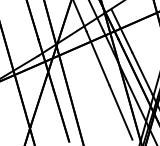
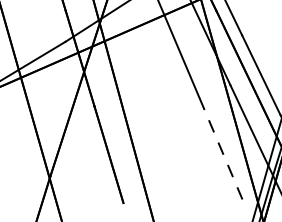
line: (120, 112) -> (220, 148), solid -> dashed

